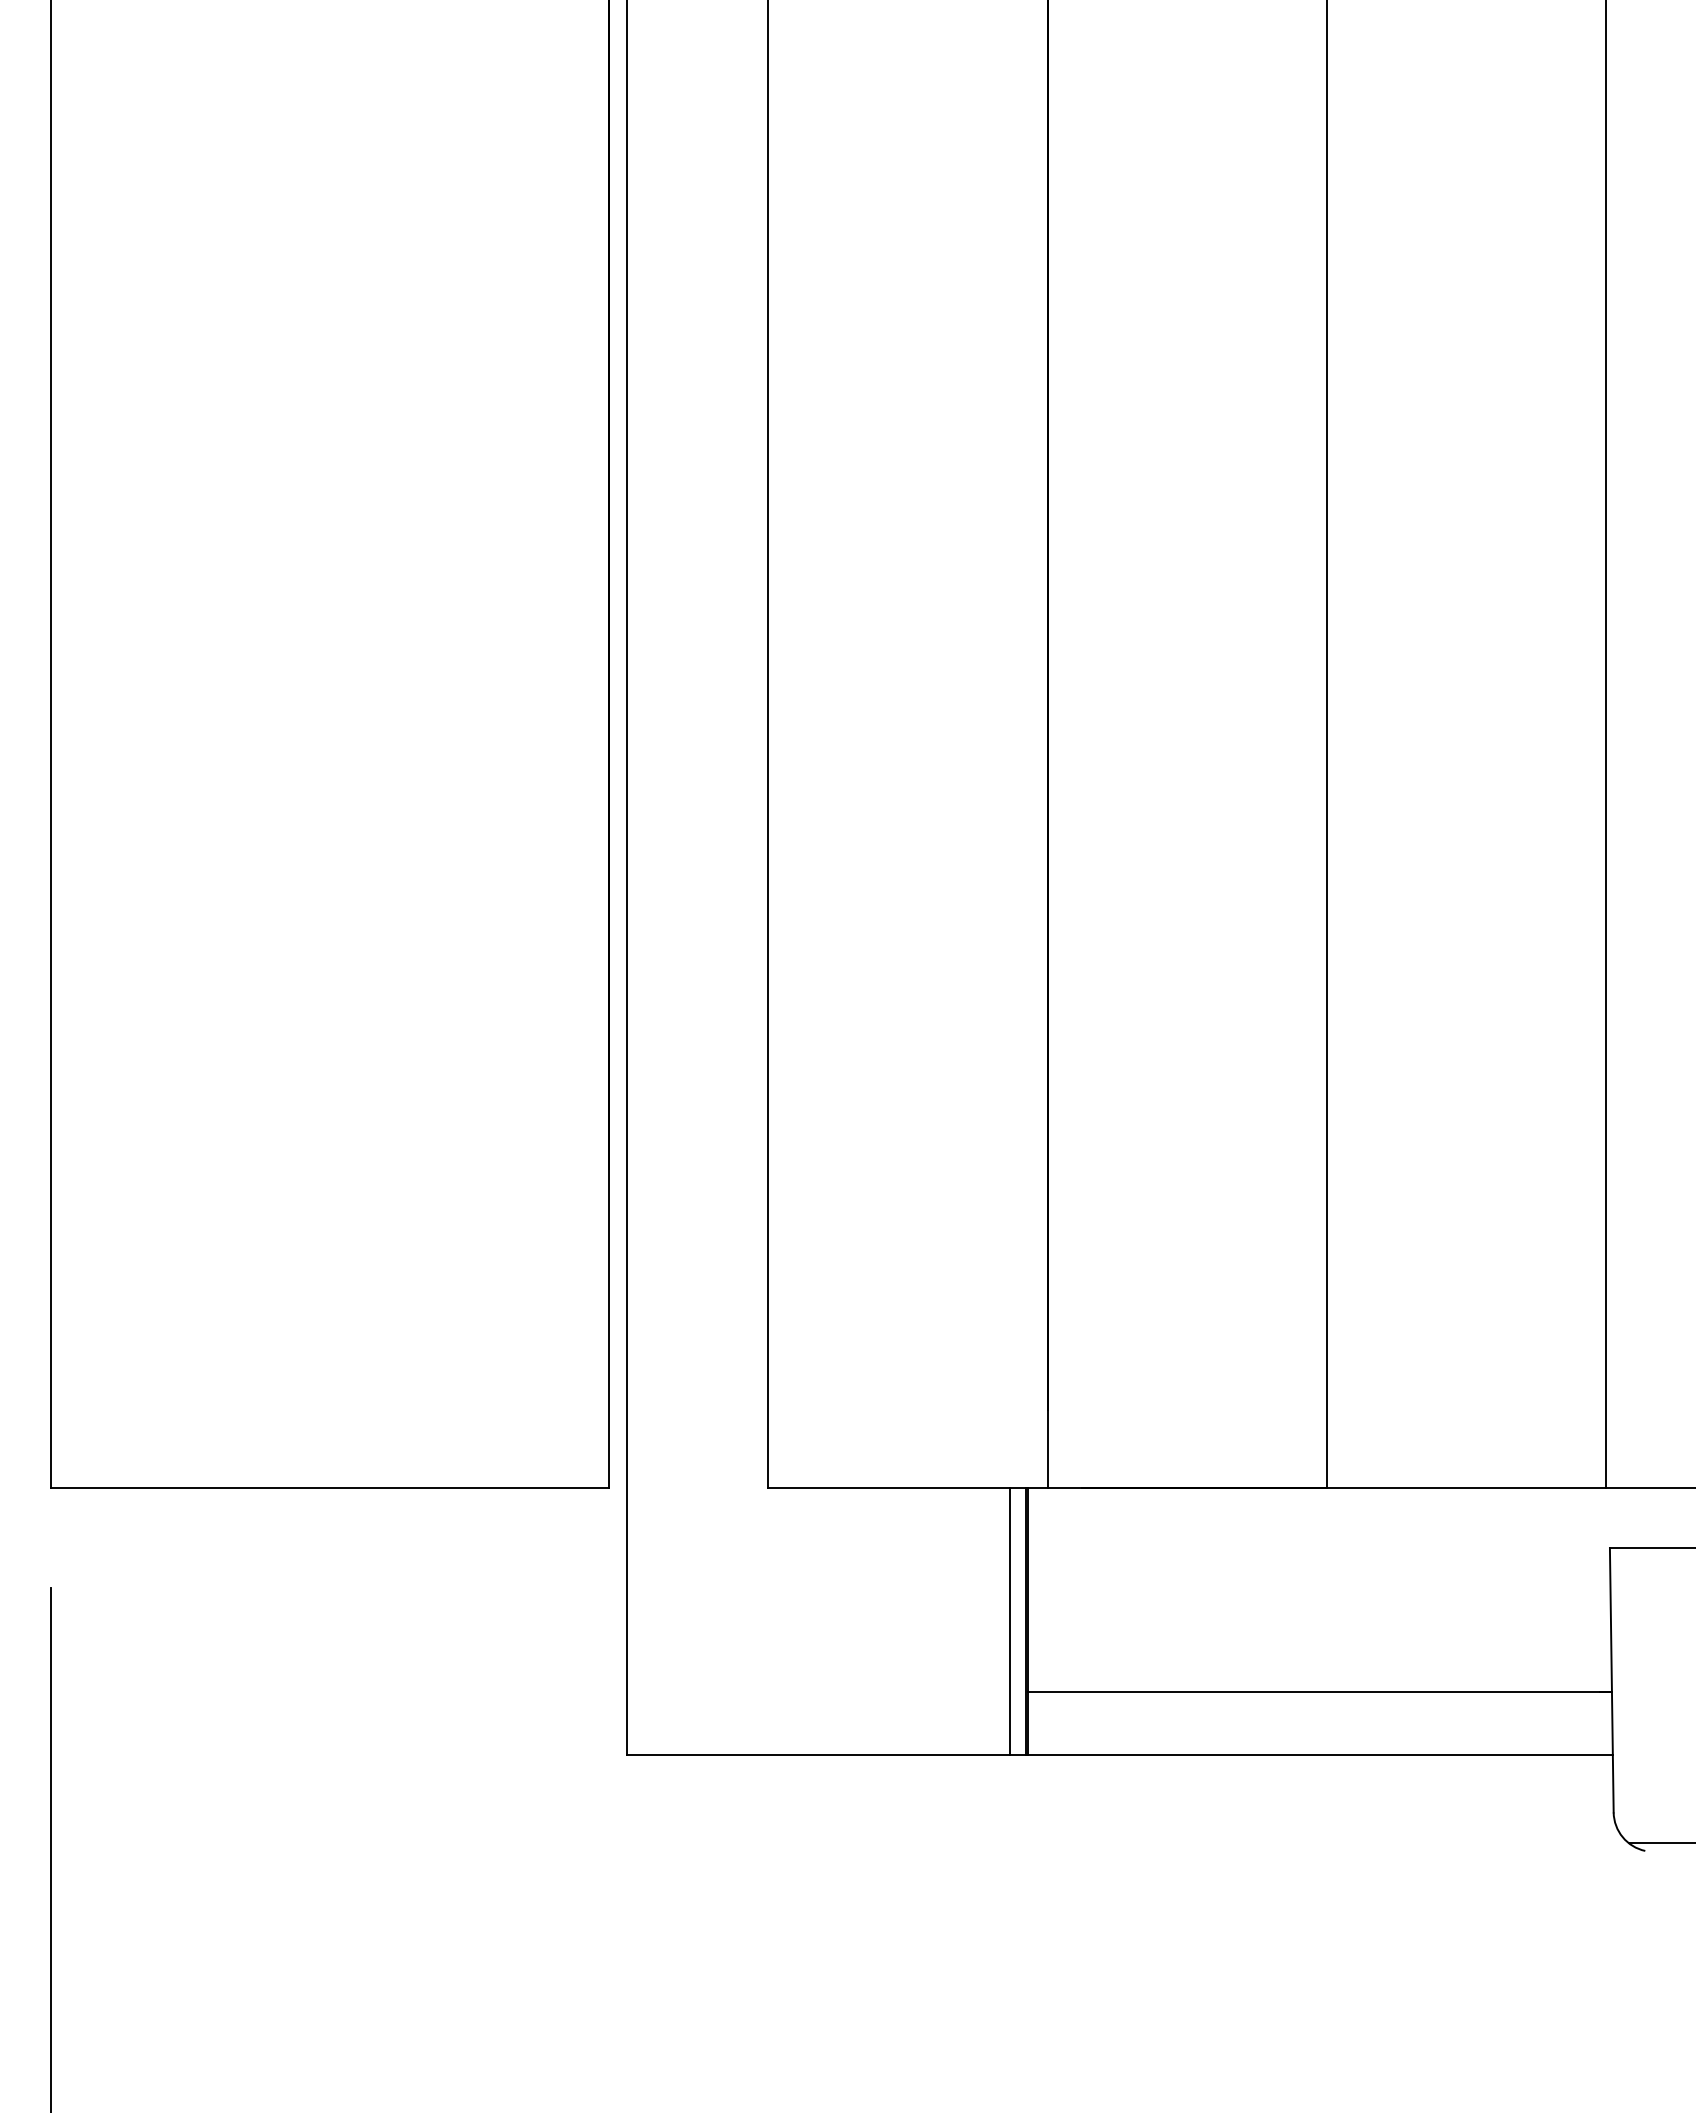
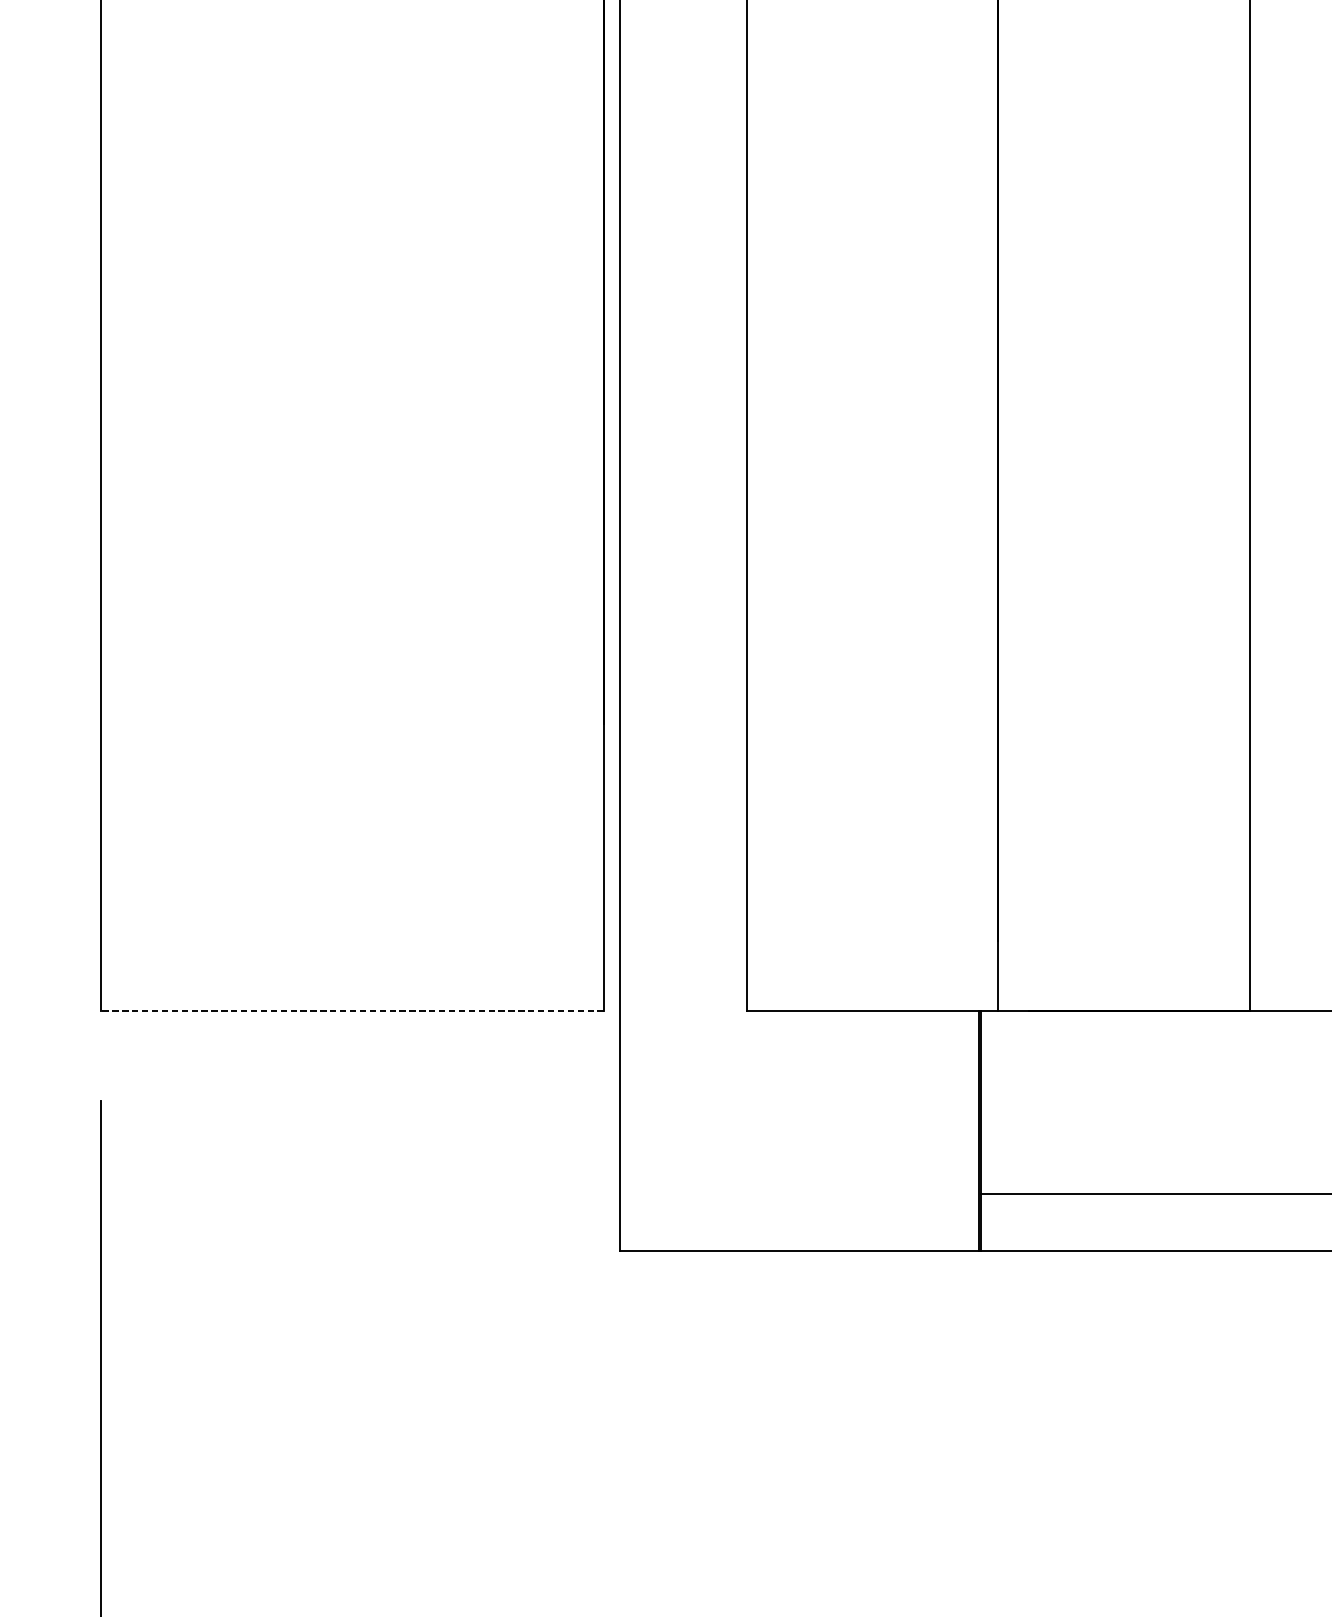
line: (329, 1488) -> (352, 1011), solid -> dashed
line: (1009, 1621) -> (964, 1130), removed

